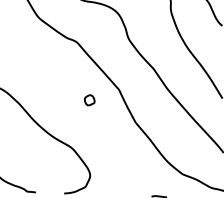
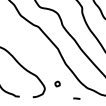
part: (89, 99) -> (57, 83), moved

